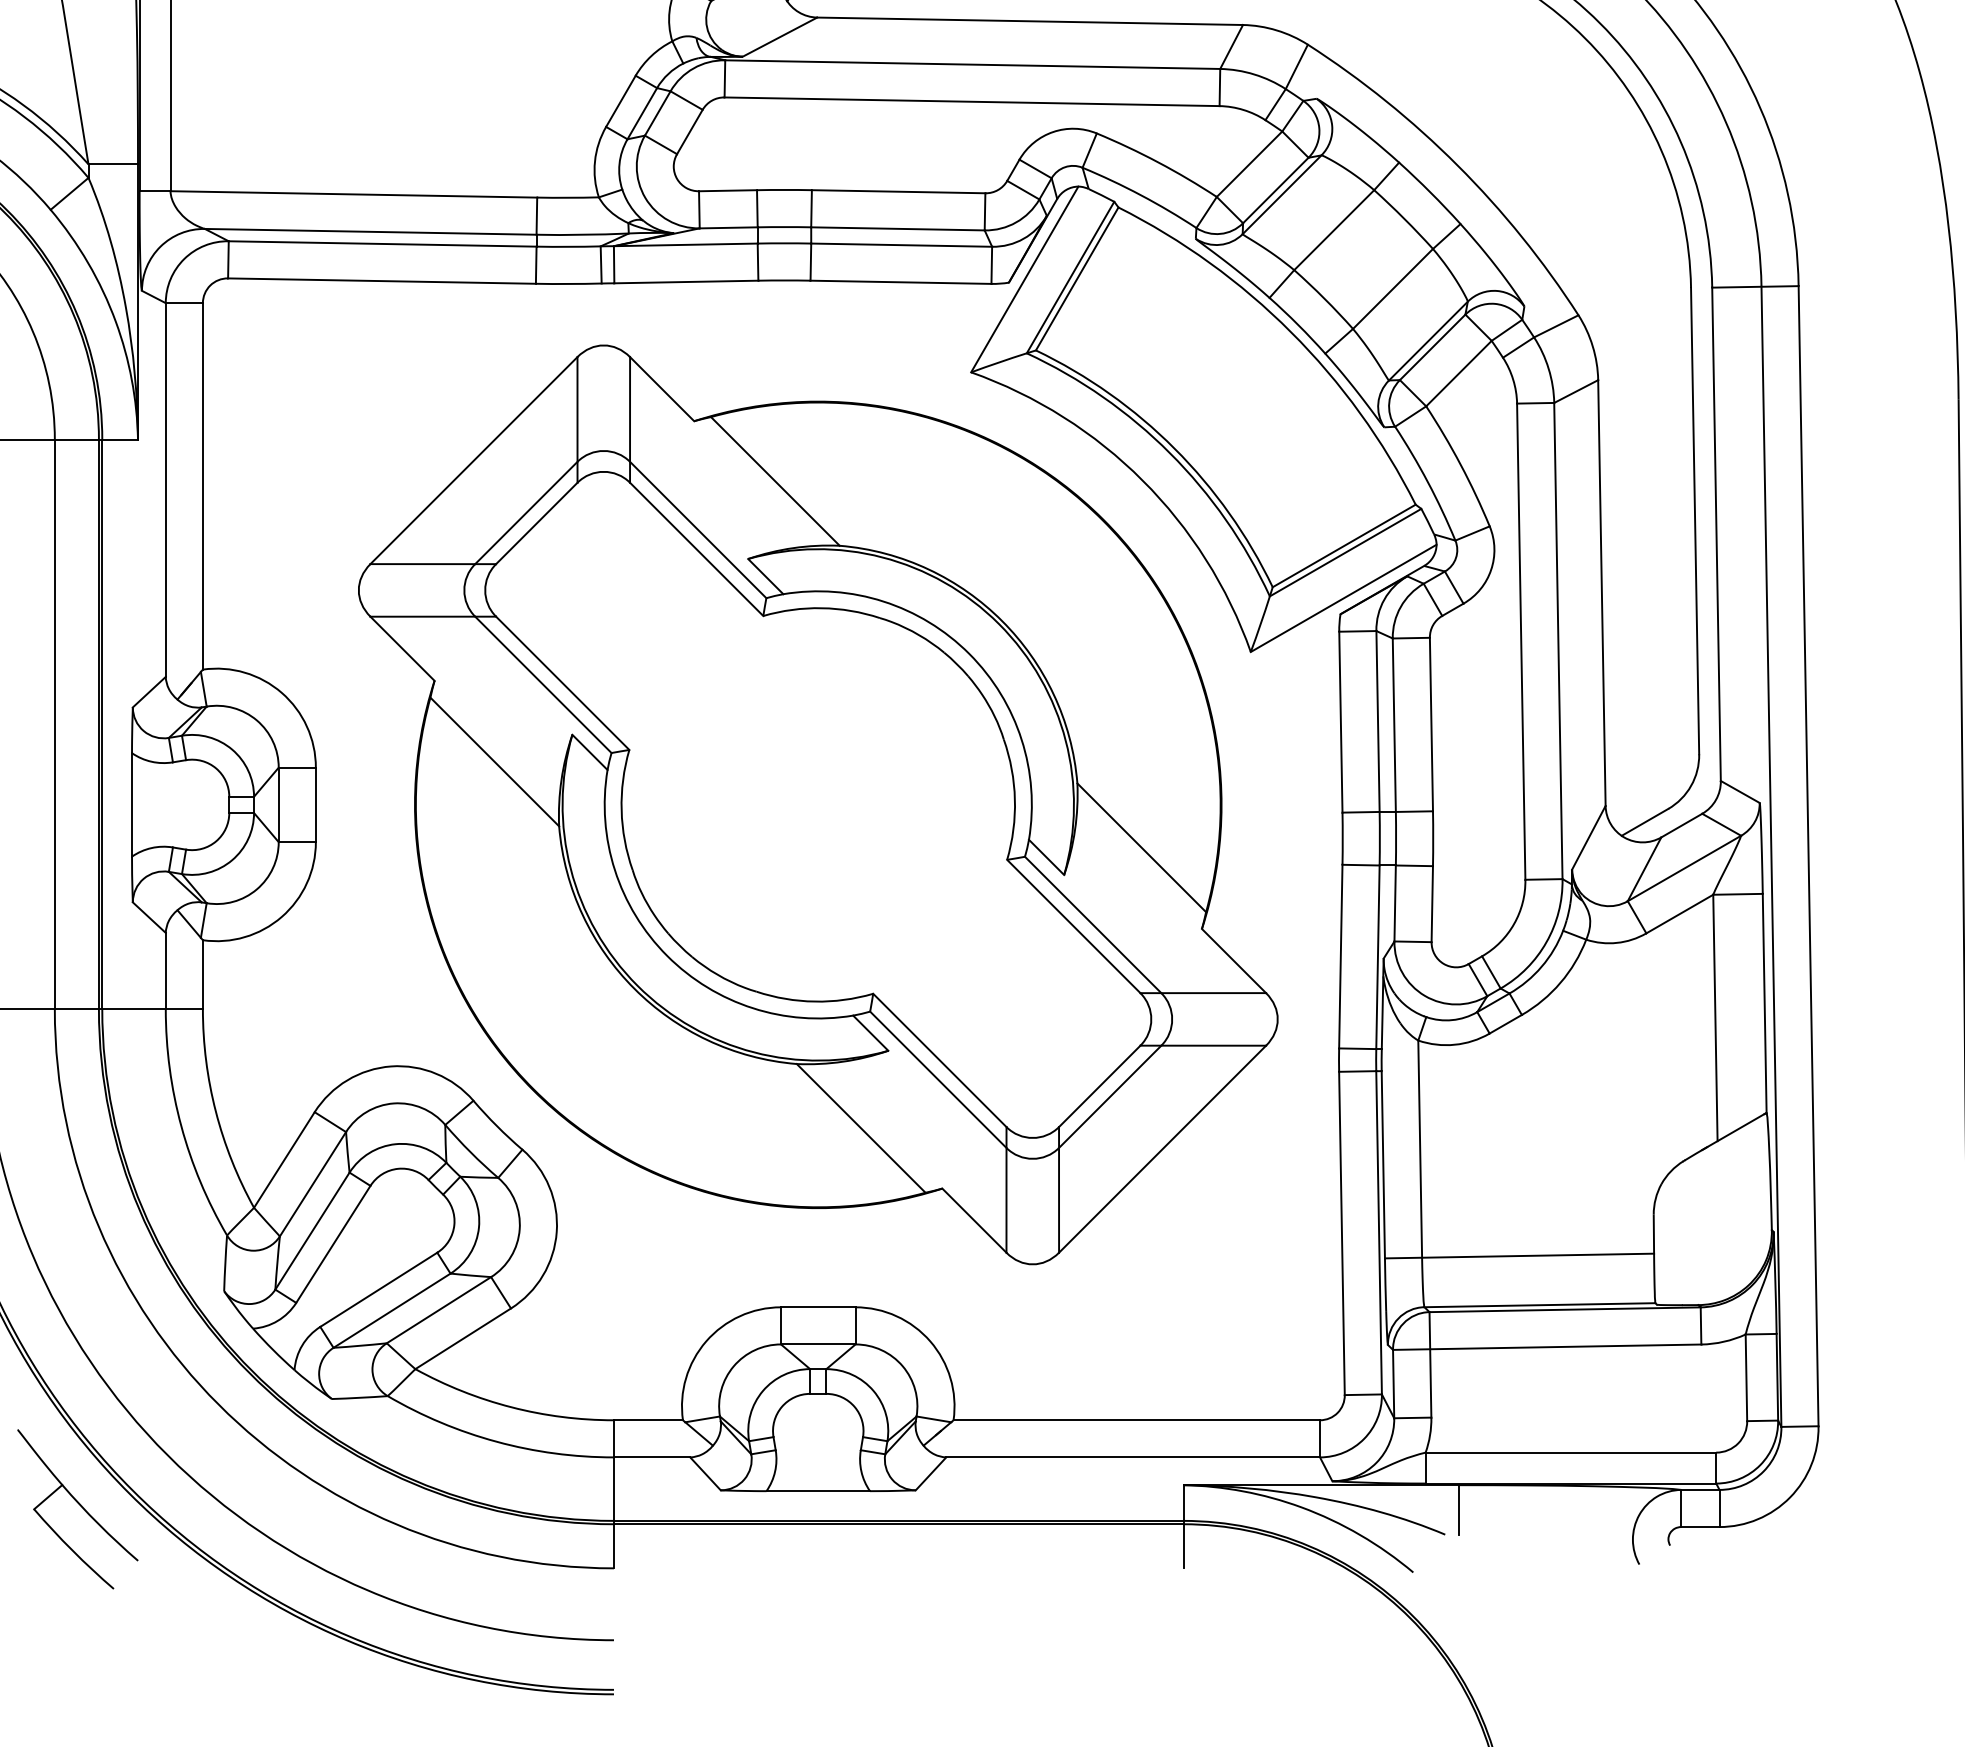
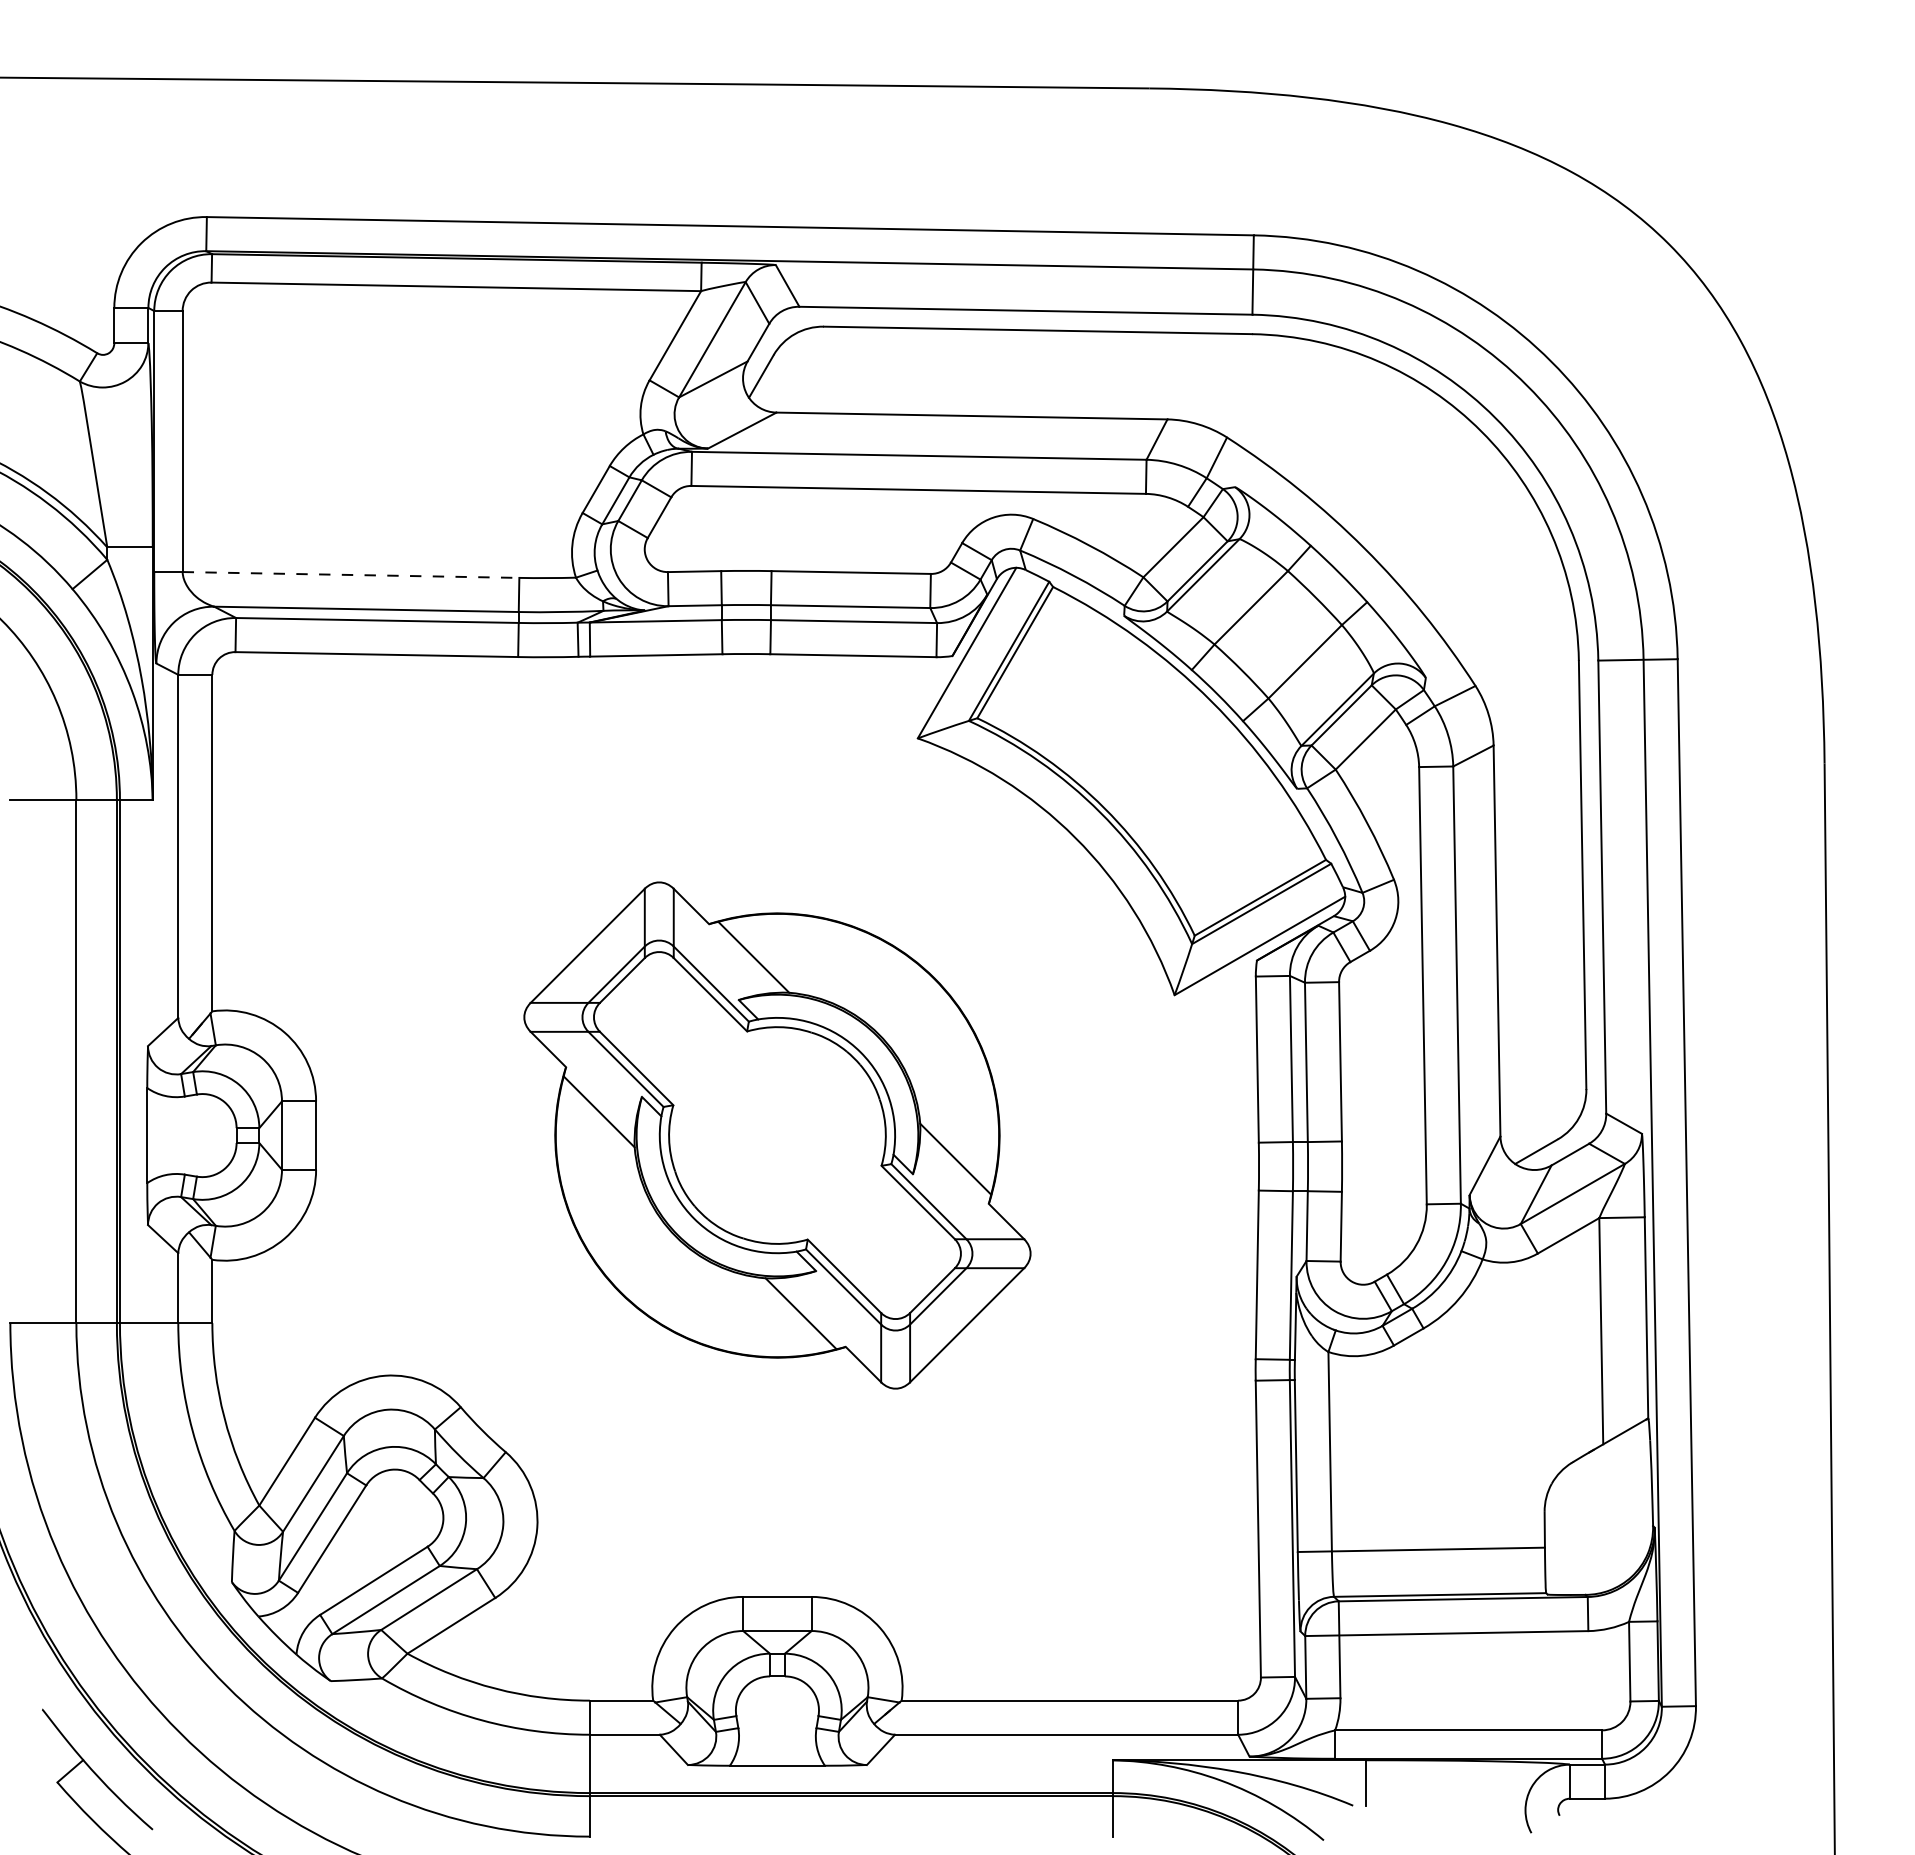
line: (354, 193) -> (351, 574), solid -> dashed
part: (818, 804) -> (777, 1135), size x0.6

